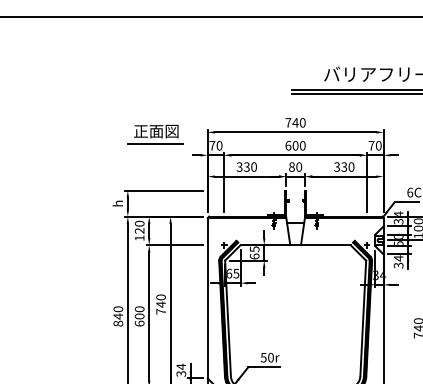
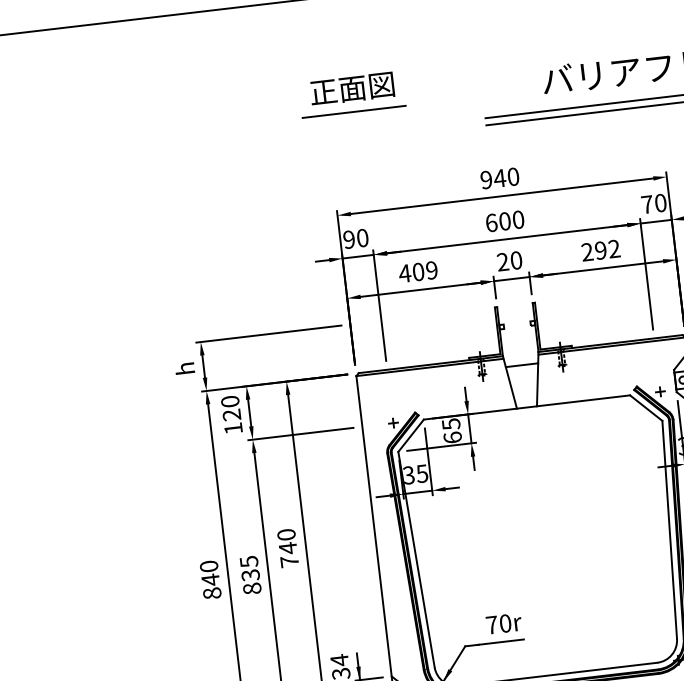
text: (288, 122) -> (486, 179), 740 -> 940
part: (155, 134) -> (351, 94), moved
text: (212, 145) -> (349, 239), 70 -> 90
text: (246, 166) -> (417, 270), 330 -> 409
text: (291, 166) -> (501, 261), 80 -> 20
text: (344, 166) -> (601, 249), 330 -> 292
text: (229, 273) -> (409, 475), 65 -> 35
text: (139, 316) -> (250, 575), 600 -> 835
text: (263, 357) -> (491, 624), 50r -> 70r

